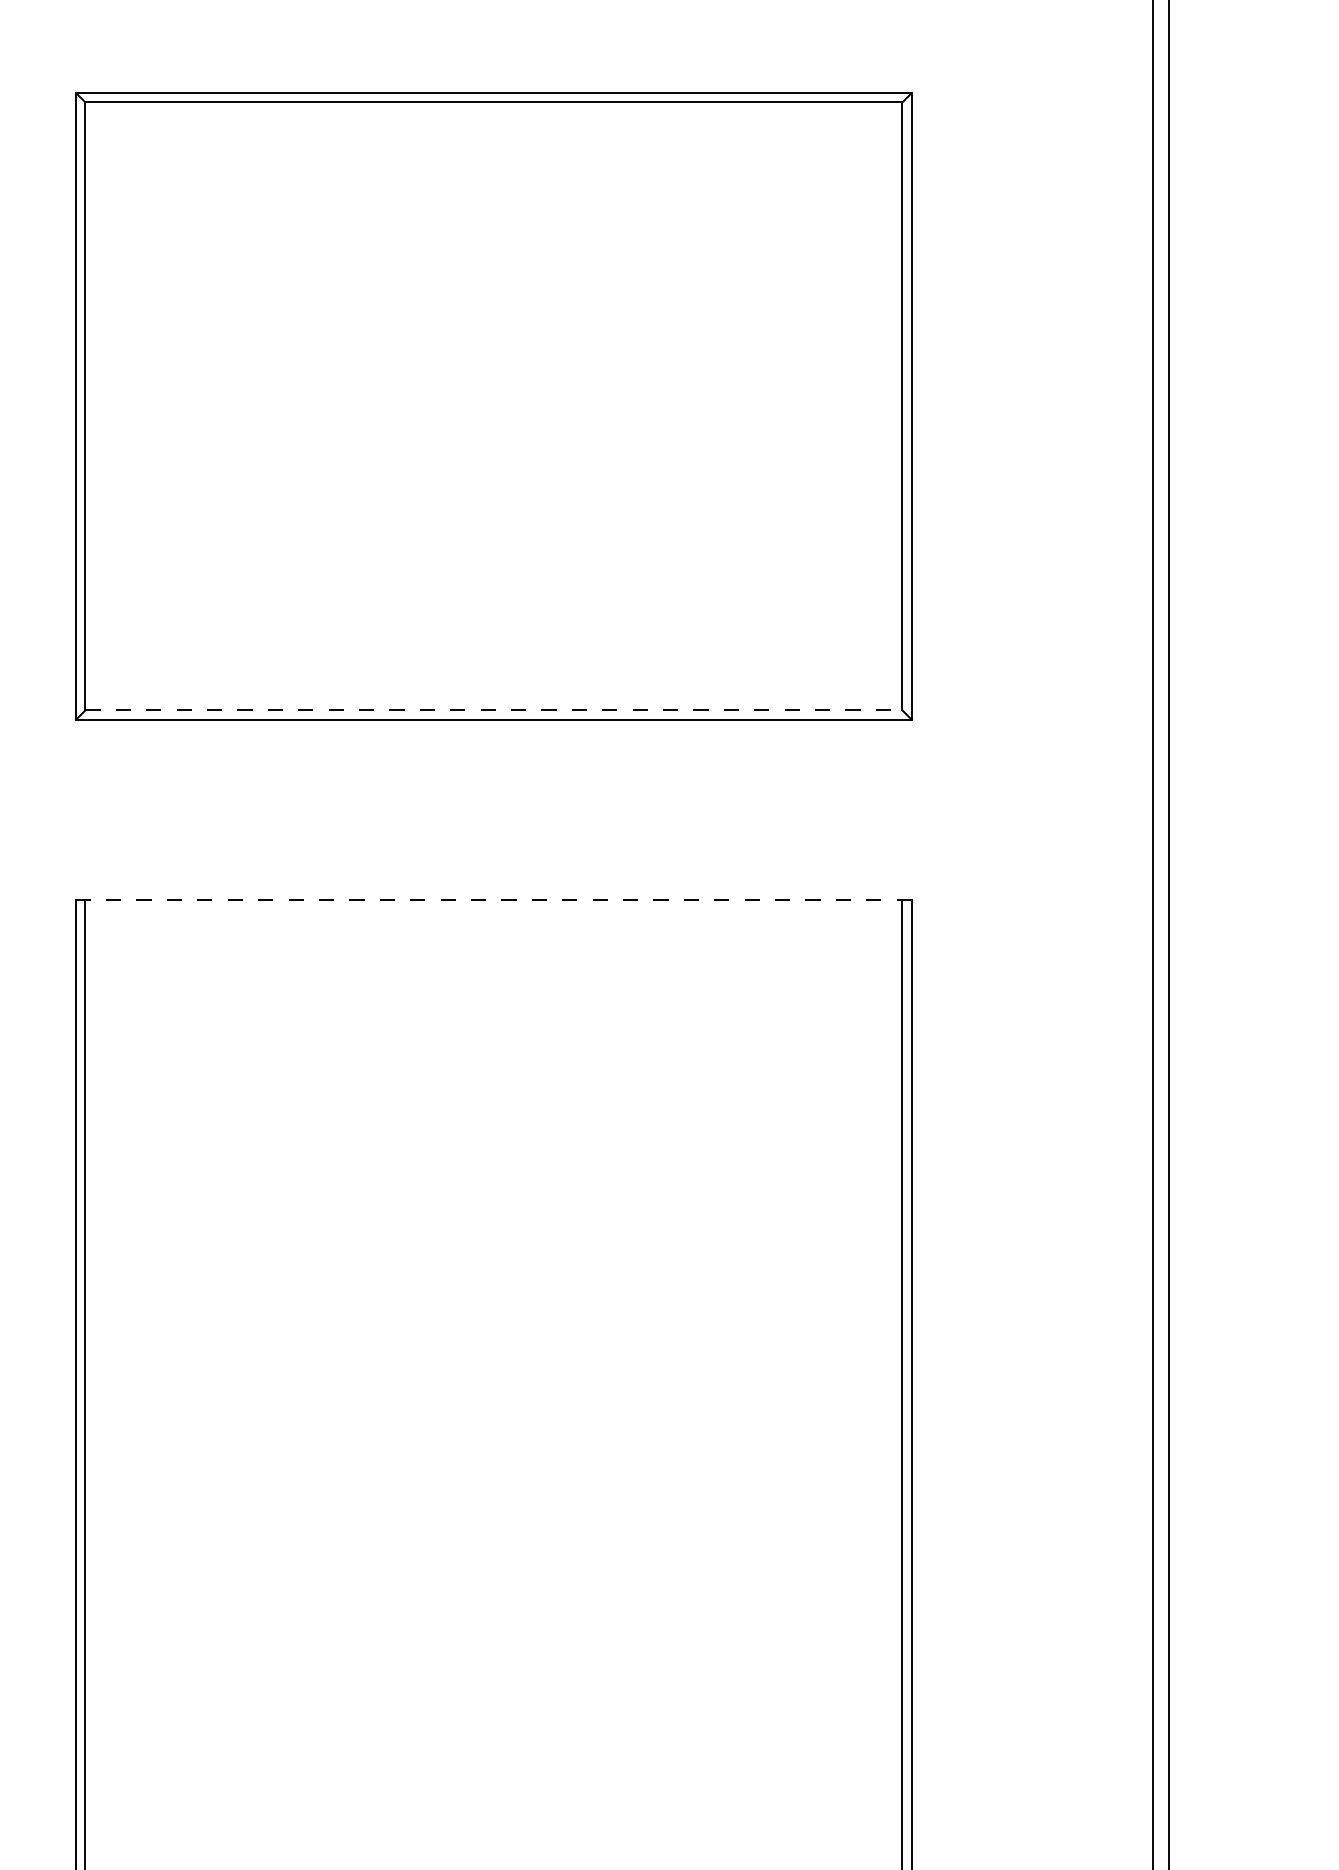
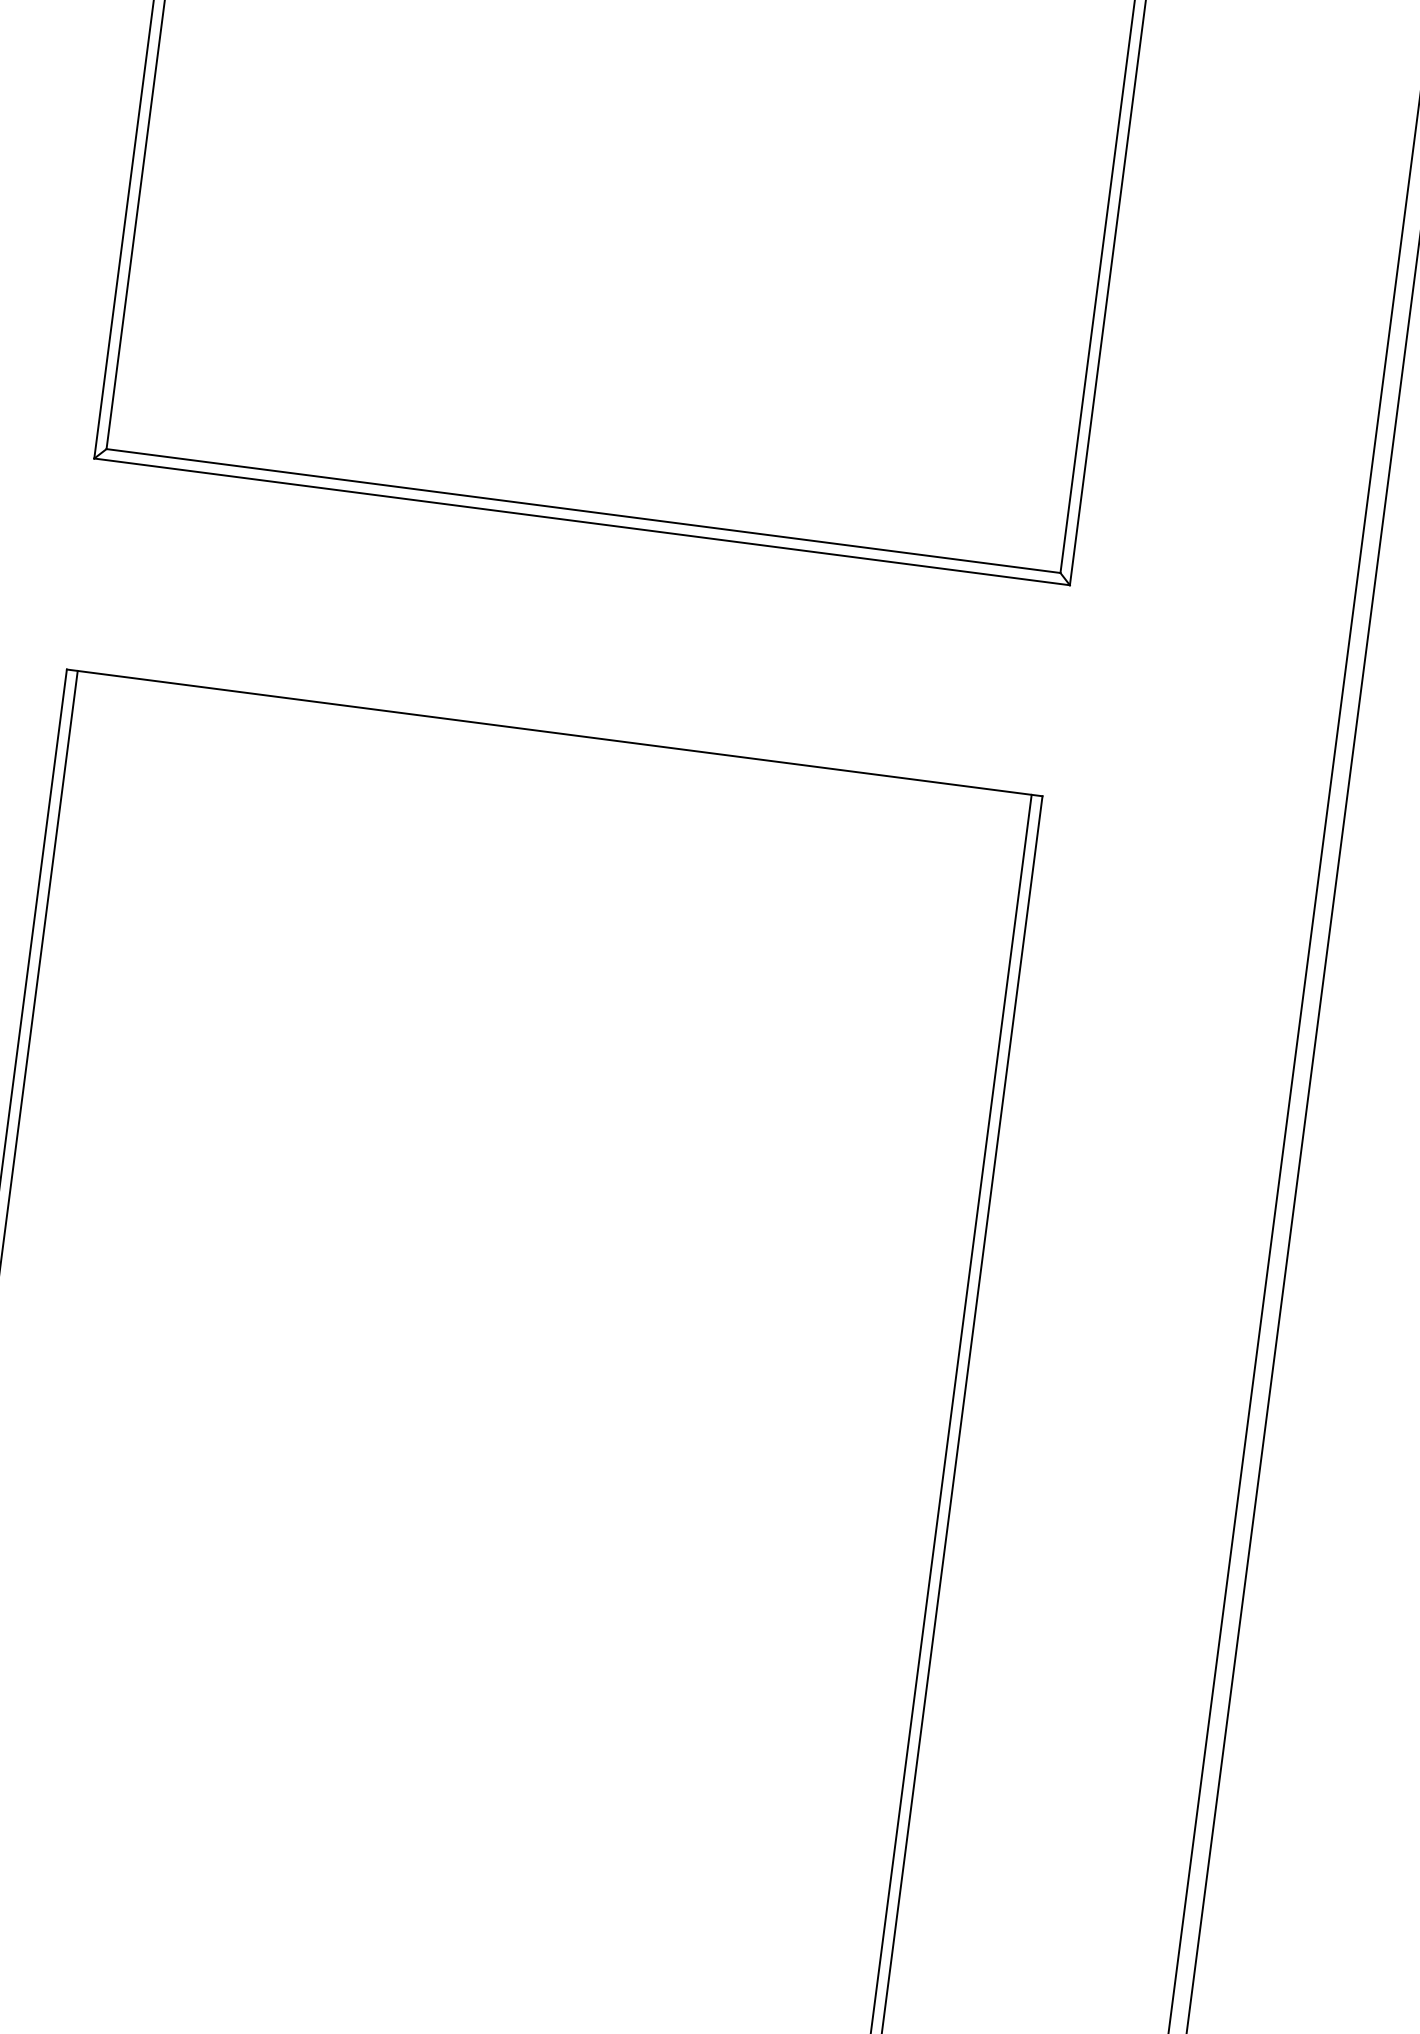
line: (493, 710) -> (583, 511), dashed -> solid
line: (493, 900) -> (554, 732), dashed -> solid

